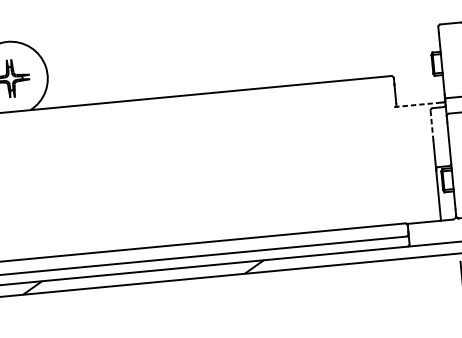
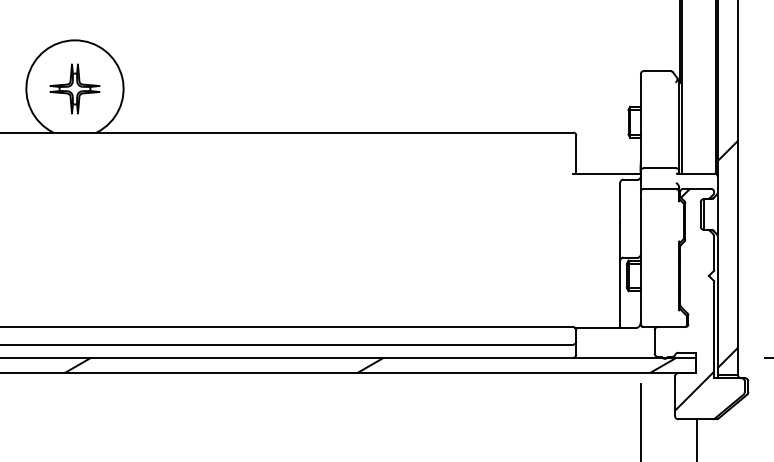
line: (417, 104) -> (604, 173), dashed -> solid
line: (432, 126) -> (620, 203), dashed -> solid

